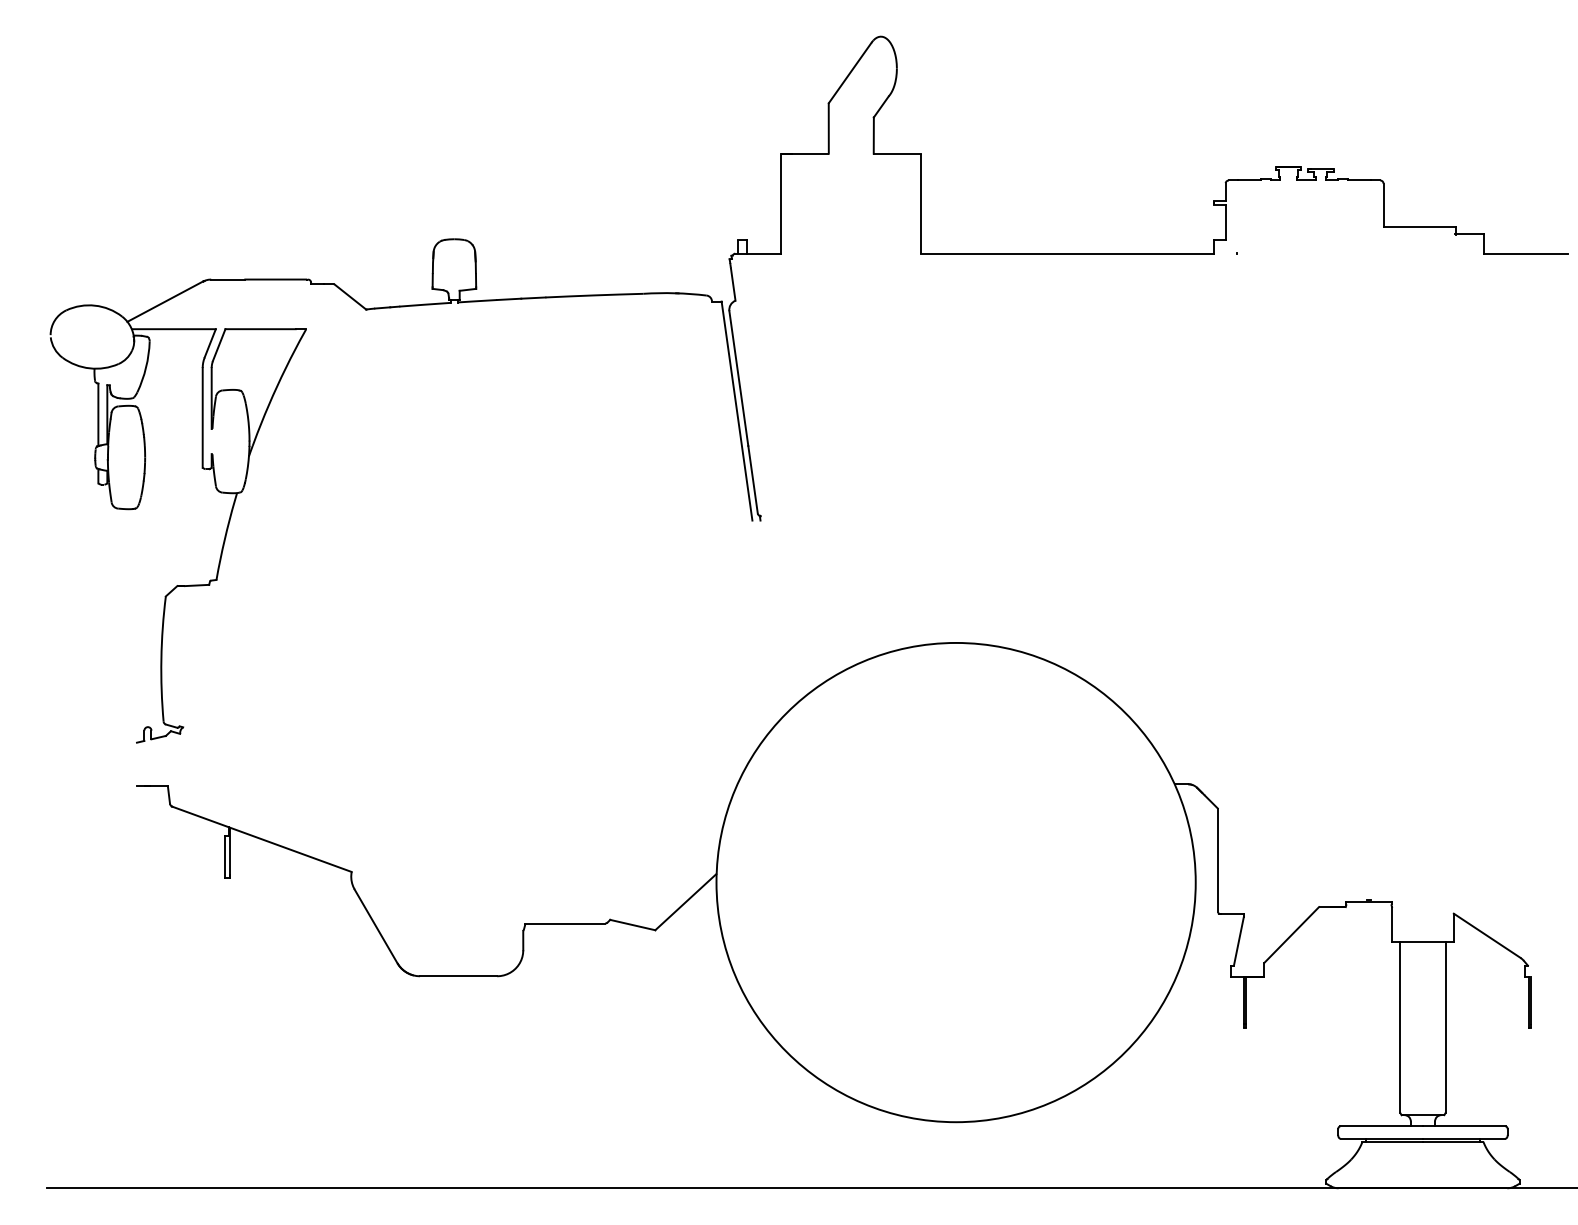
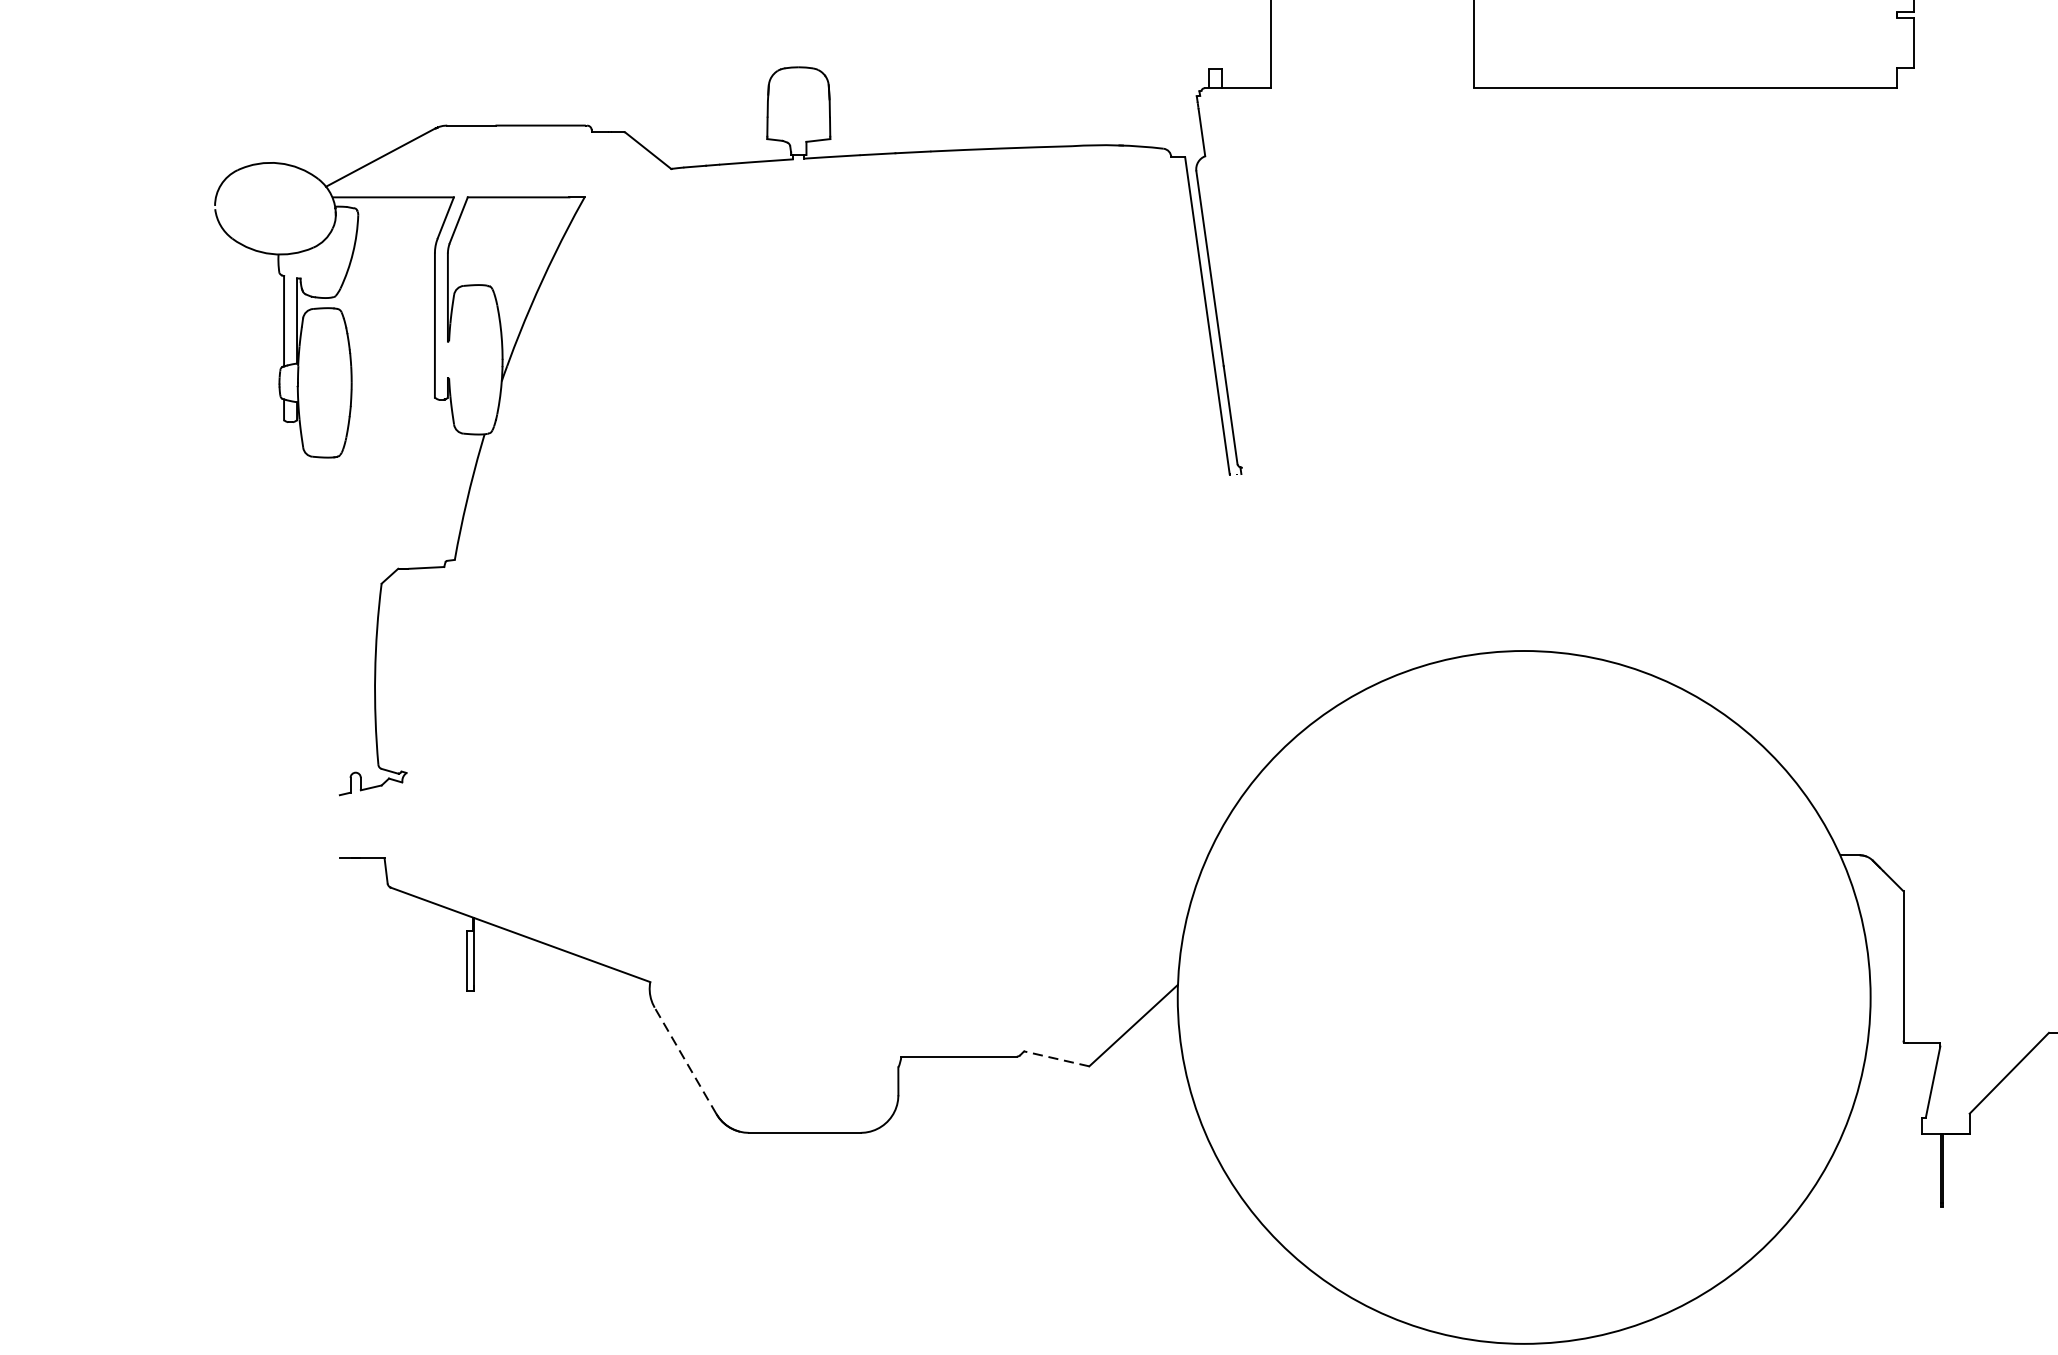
line: (632, 924) -> (1056, 1058), solid -> dashed
line: (376, 926) -> (686, 1060), solid -> dashed

